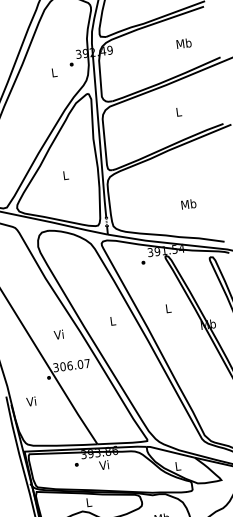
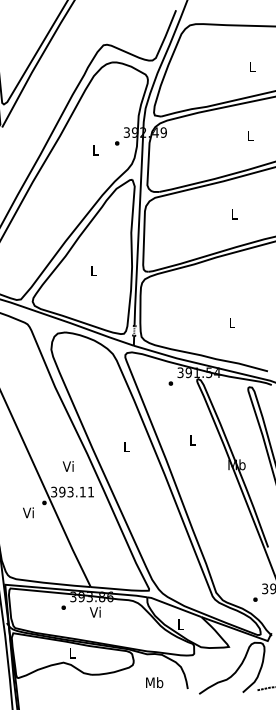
text: (184, 43) -> (250, 135), Mb -> L
text: (188, 204) -> (231, 322), Mb -> L
text: (58, 334) -> (67, 466), moved
text: (75, 364) -> (76, 491), 306.07 -> 393.11
text: (31, 401) -> (28, 512), moved

